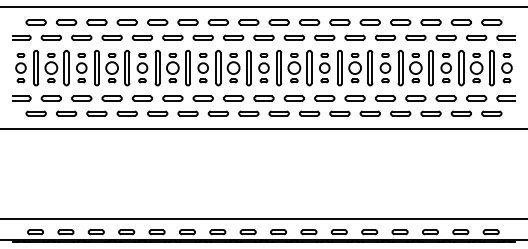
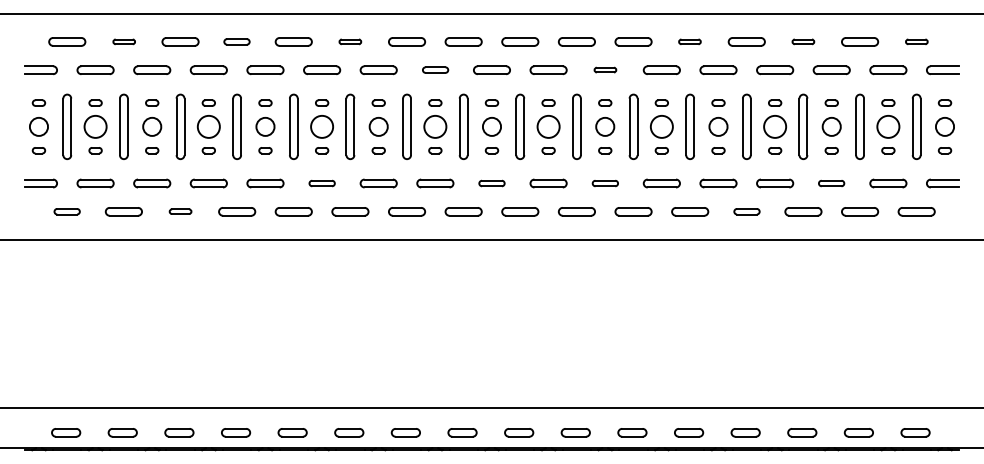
part: (66, 22) -> (123, 41), size x0.6
part: (126, 22) -> (235, 41), size x0.7
part: (187, 22) -> (349, 41), size x0.6
part: (369, 22) -> (688, 41), size x0.6
part: (430, 22) -> (802, 41), size x0.6
part: (491, 22) -> (916, 41), size x0.6
part: (233, 37) -> (435, 69), size x0.7
part: (324, 37) -> (604, 69), size x0.6
part: (172, 98) -> (321, 183), size x0.7
part: (263, 98) -> (491, 183), size x0.7
part: (324, 98) -> (604, 183), size x0.7
part: (445, 98) -> (830, 183), size x0.7
part: (35, 113) -> (66, 211), size x0.7
part: (96, 113) -> (179, 211), size x0.6
part: (400, 113) -> (746, 211), size x0.7

